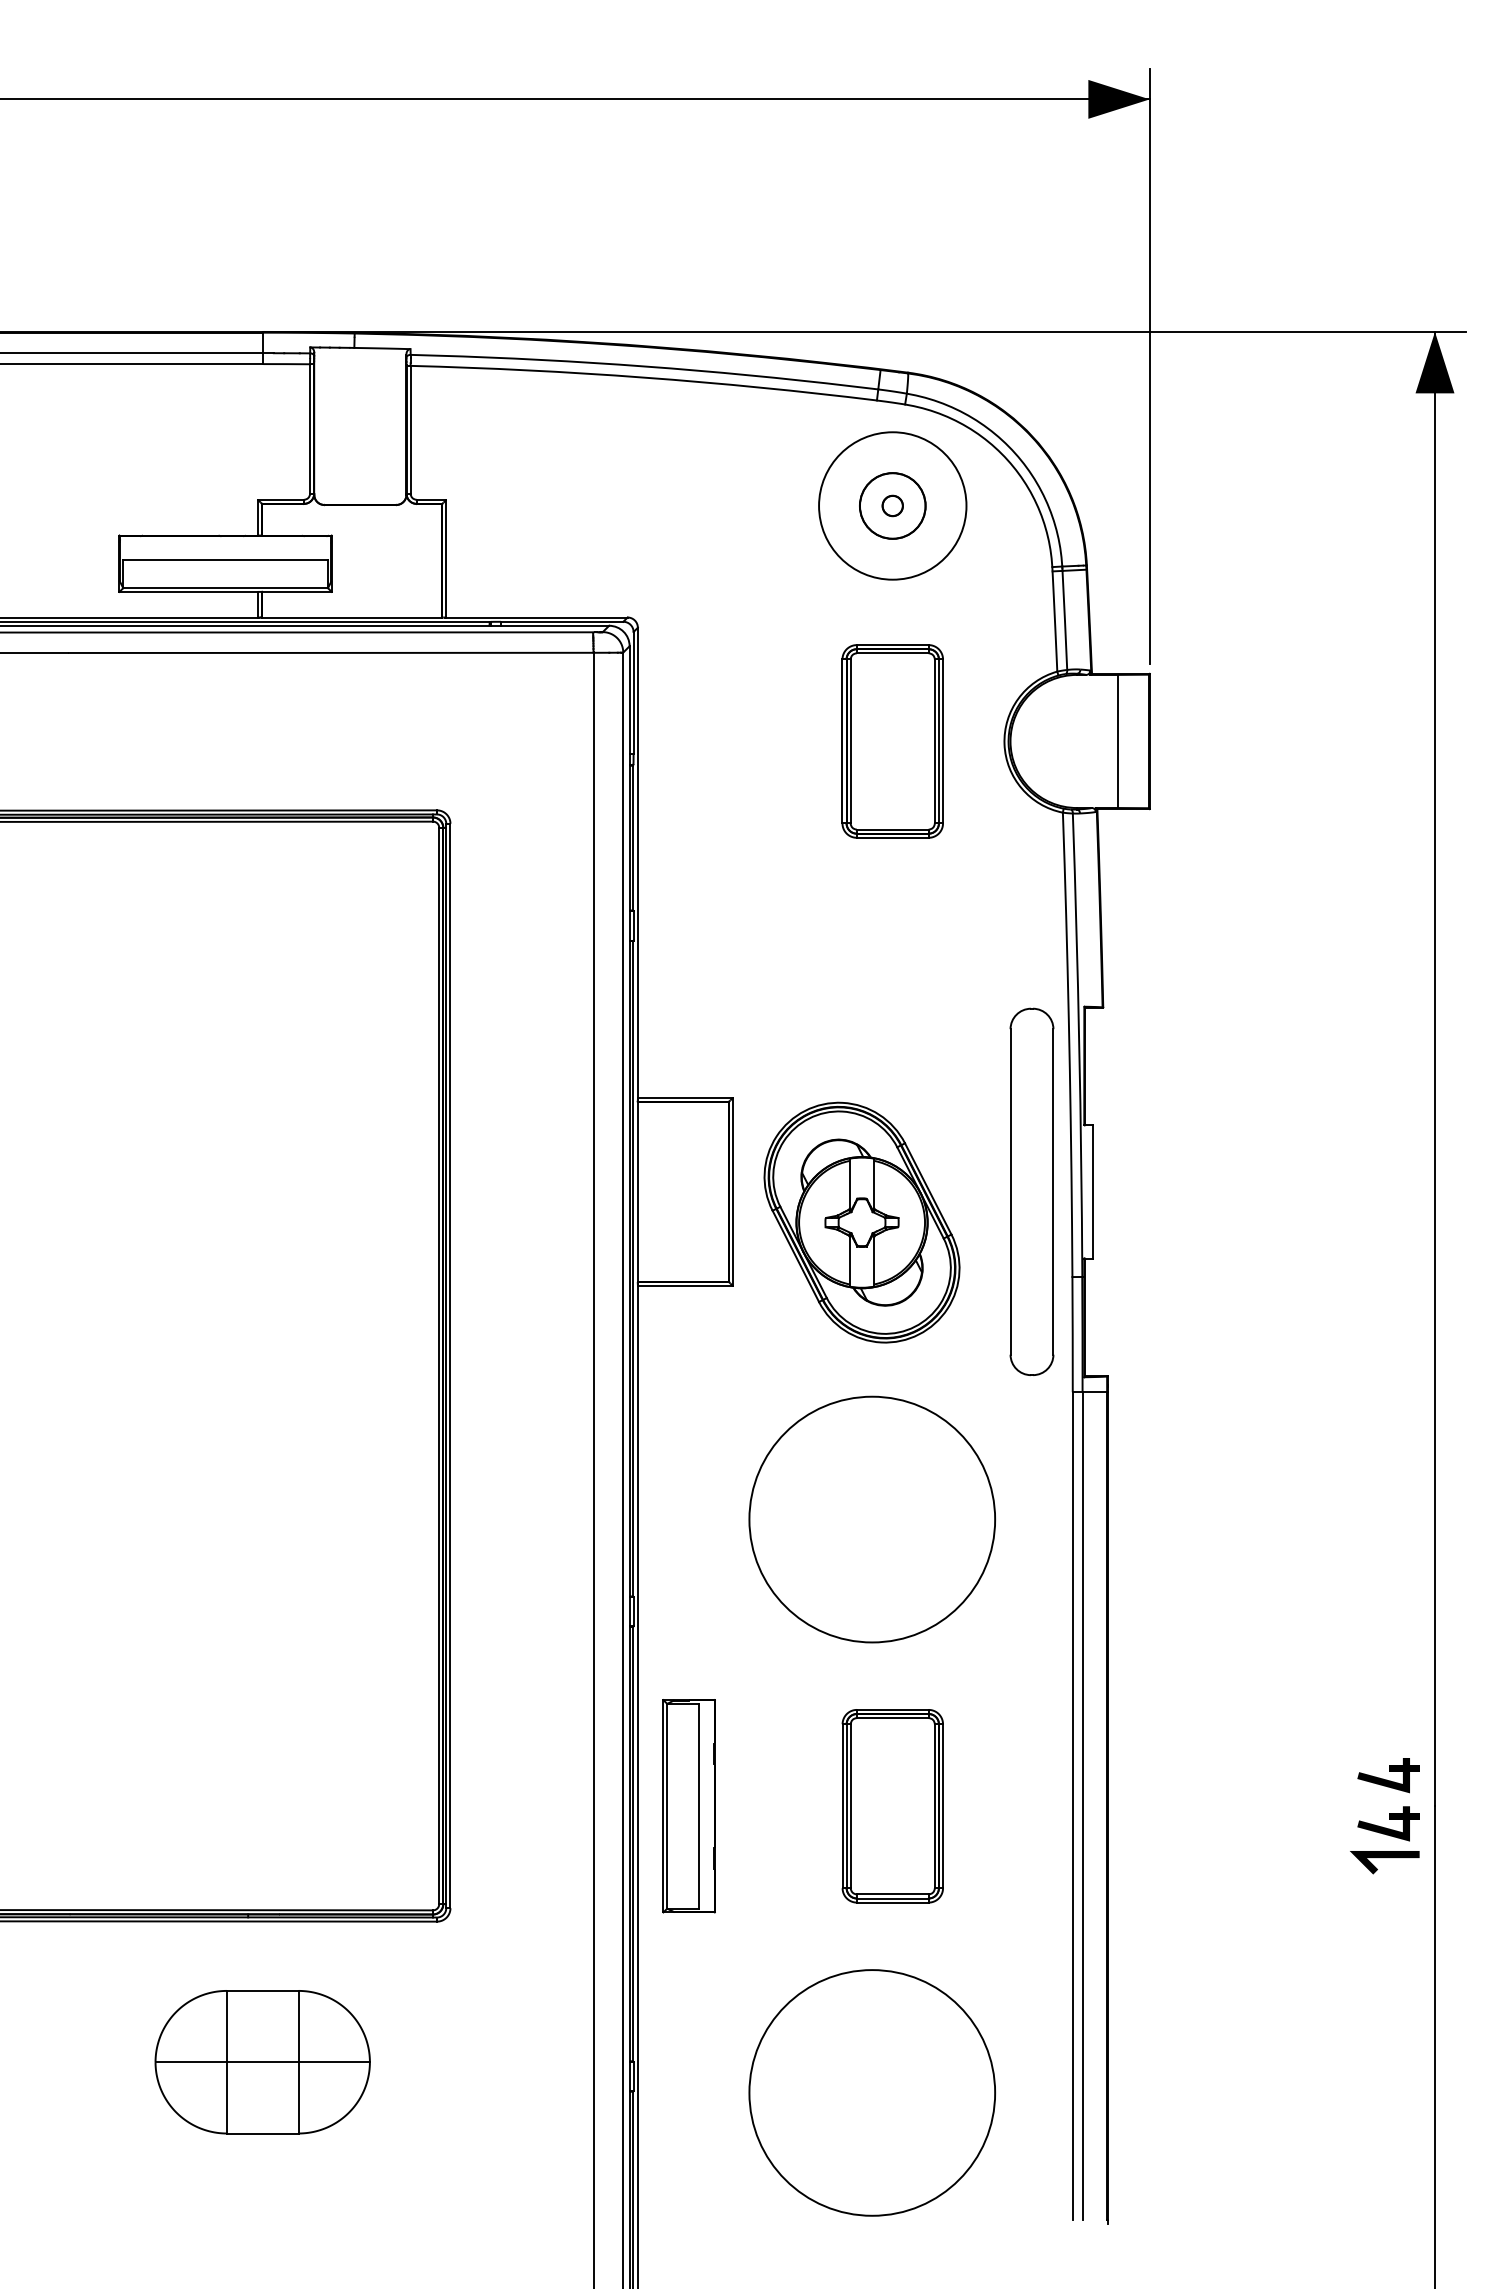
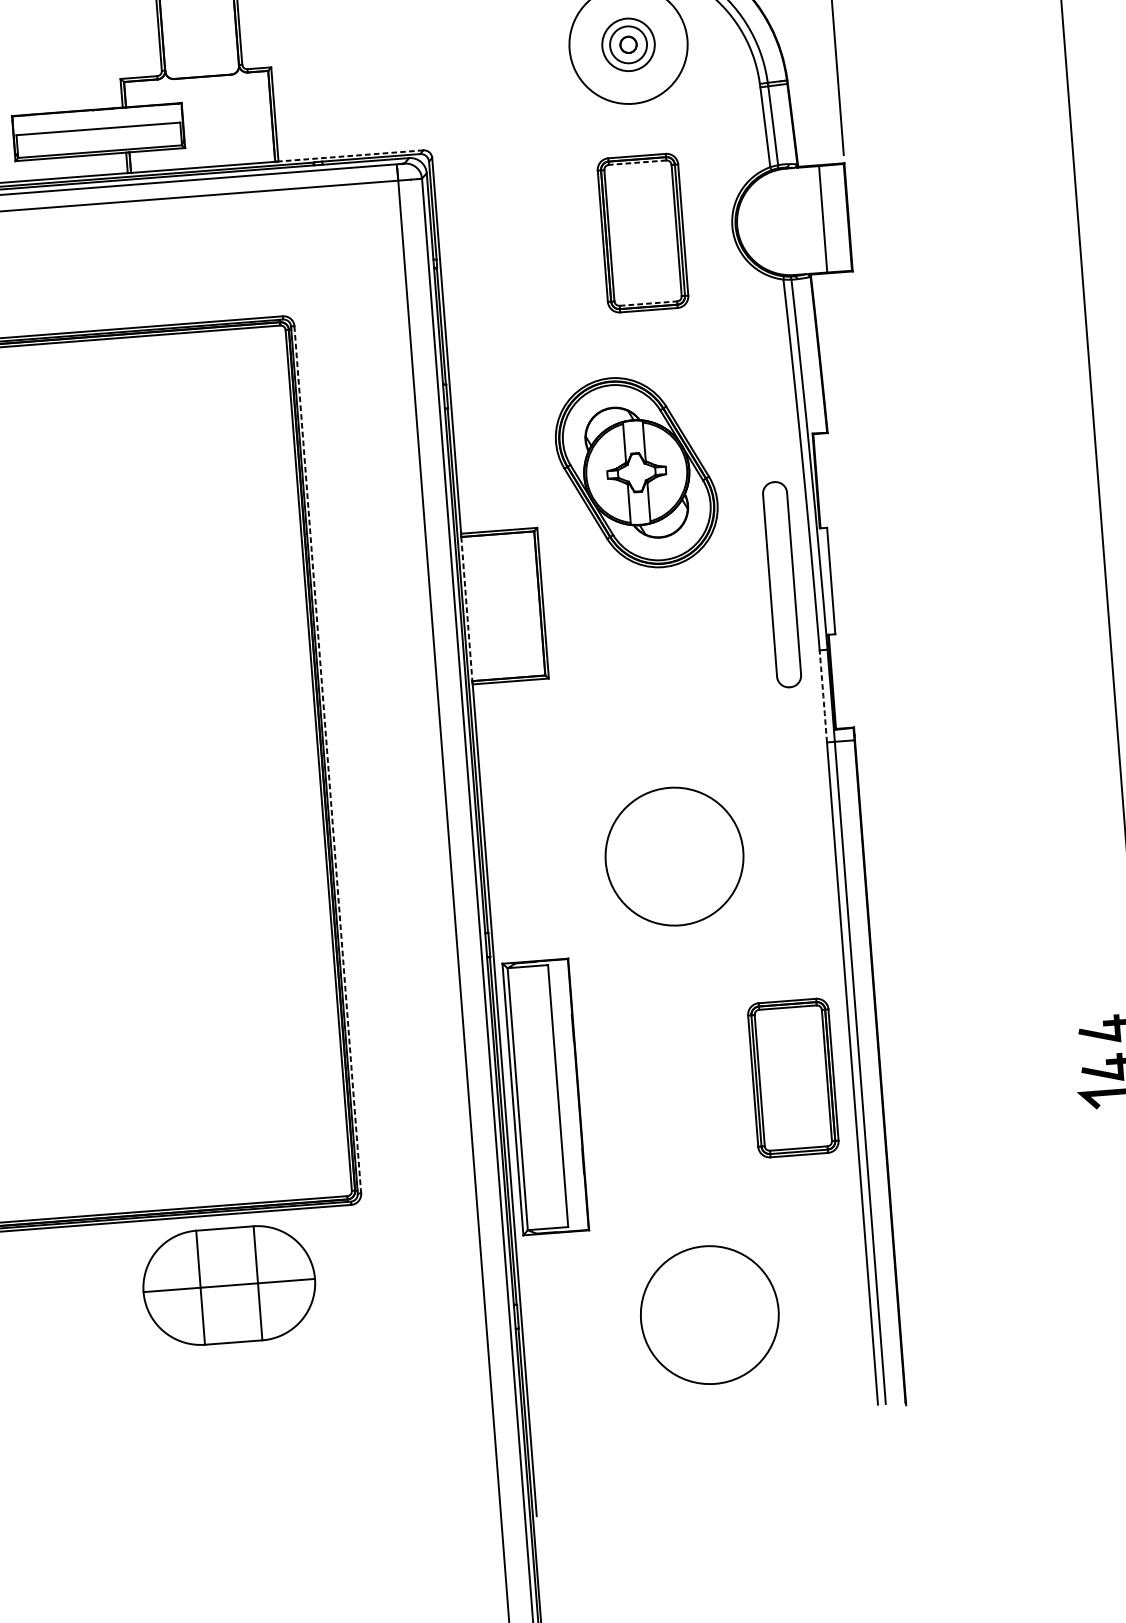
circle: (892, 505) -> (628, 44), size x0.7
line: (535, 617) -> (349, 156), solid -> dashed
line: (892, 653) -> (637, 162), solid -> dashed
line: (892, 829) -> (648, 303), solid -> dashed
part: (1031, 1191) -> (781, 584), size x0.7
line: (637, 1192) -> (466, 609), solid -> dashed
part: (861, 1222) -> (636, 472), moved
arc: (1072, 1334) -> (823, 696), solid -> dashed
line: (450, 1366) -> (327, 760), solid -> dashed
circle: (872, 1519) -> (674, 856), size x0.7
part: (688, 1806) -> (545, 1097), size x1.6
part: (892, 1806) -> (793, 1078), moved
part: (262, 2062) -> (229, 1285), moved
circle: (872, 2092) -> (709, 1314), size x0.7

